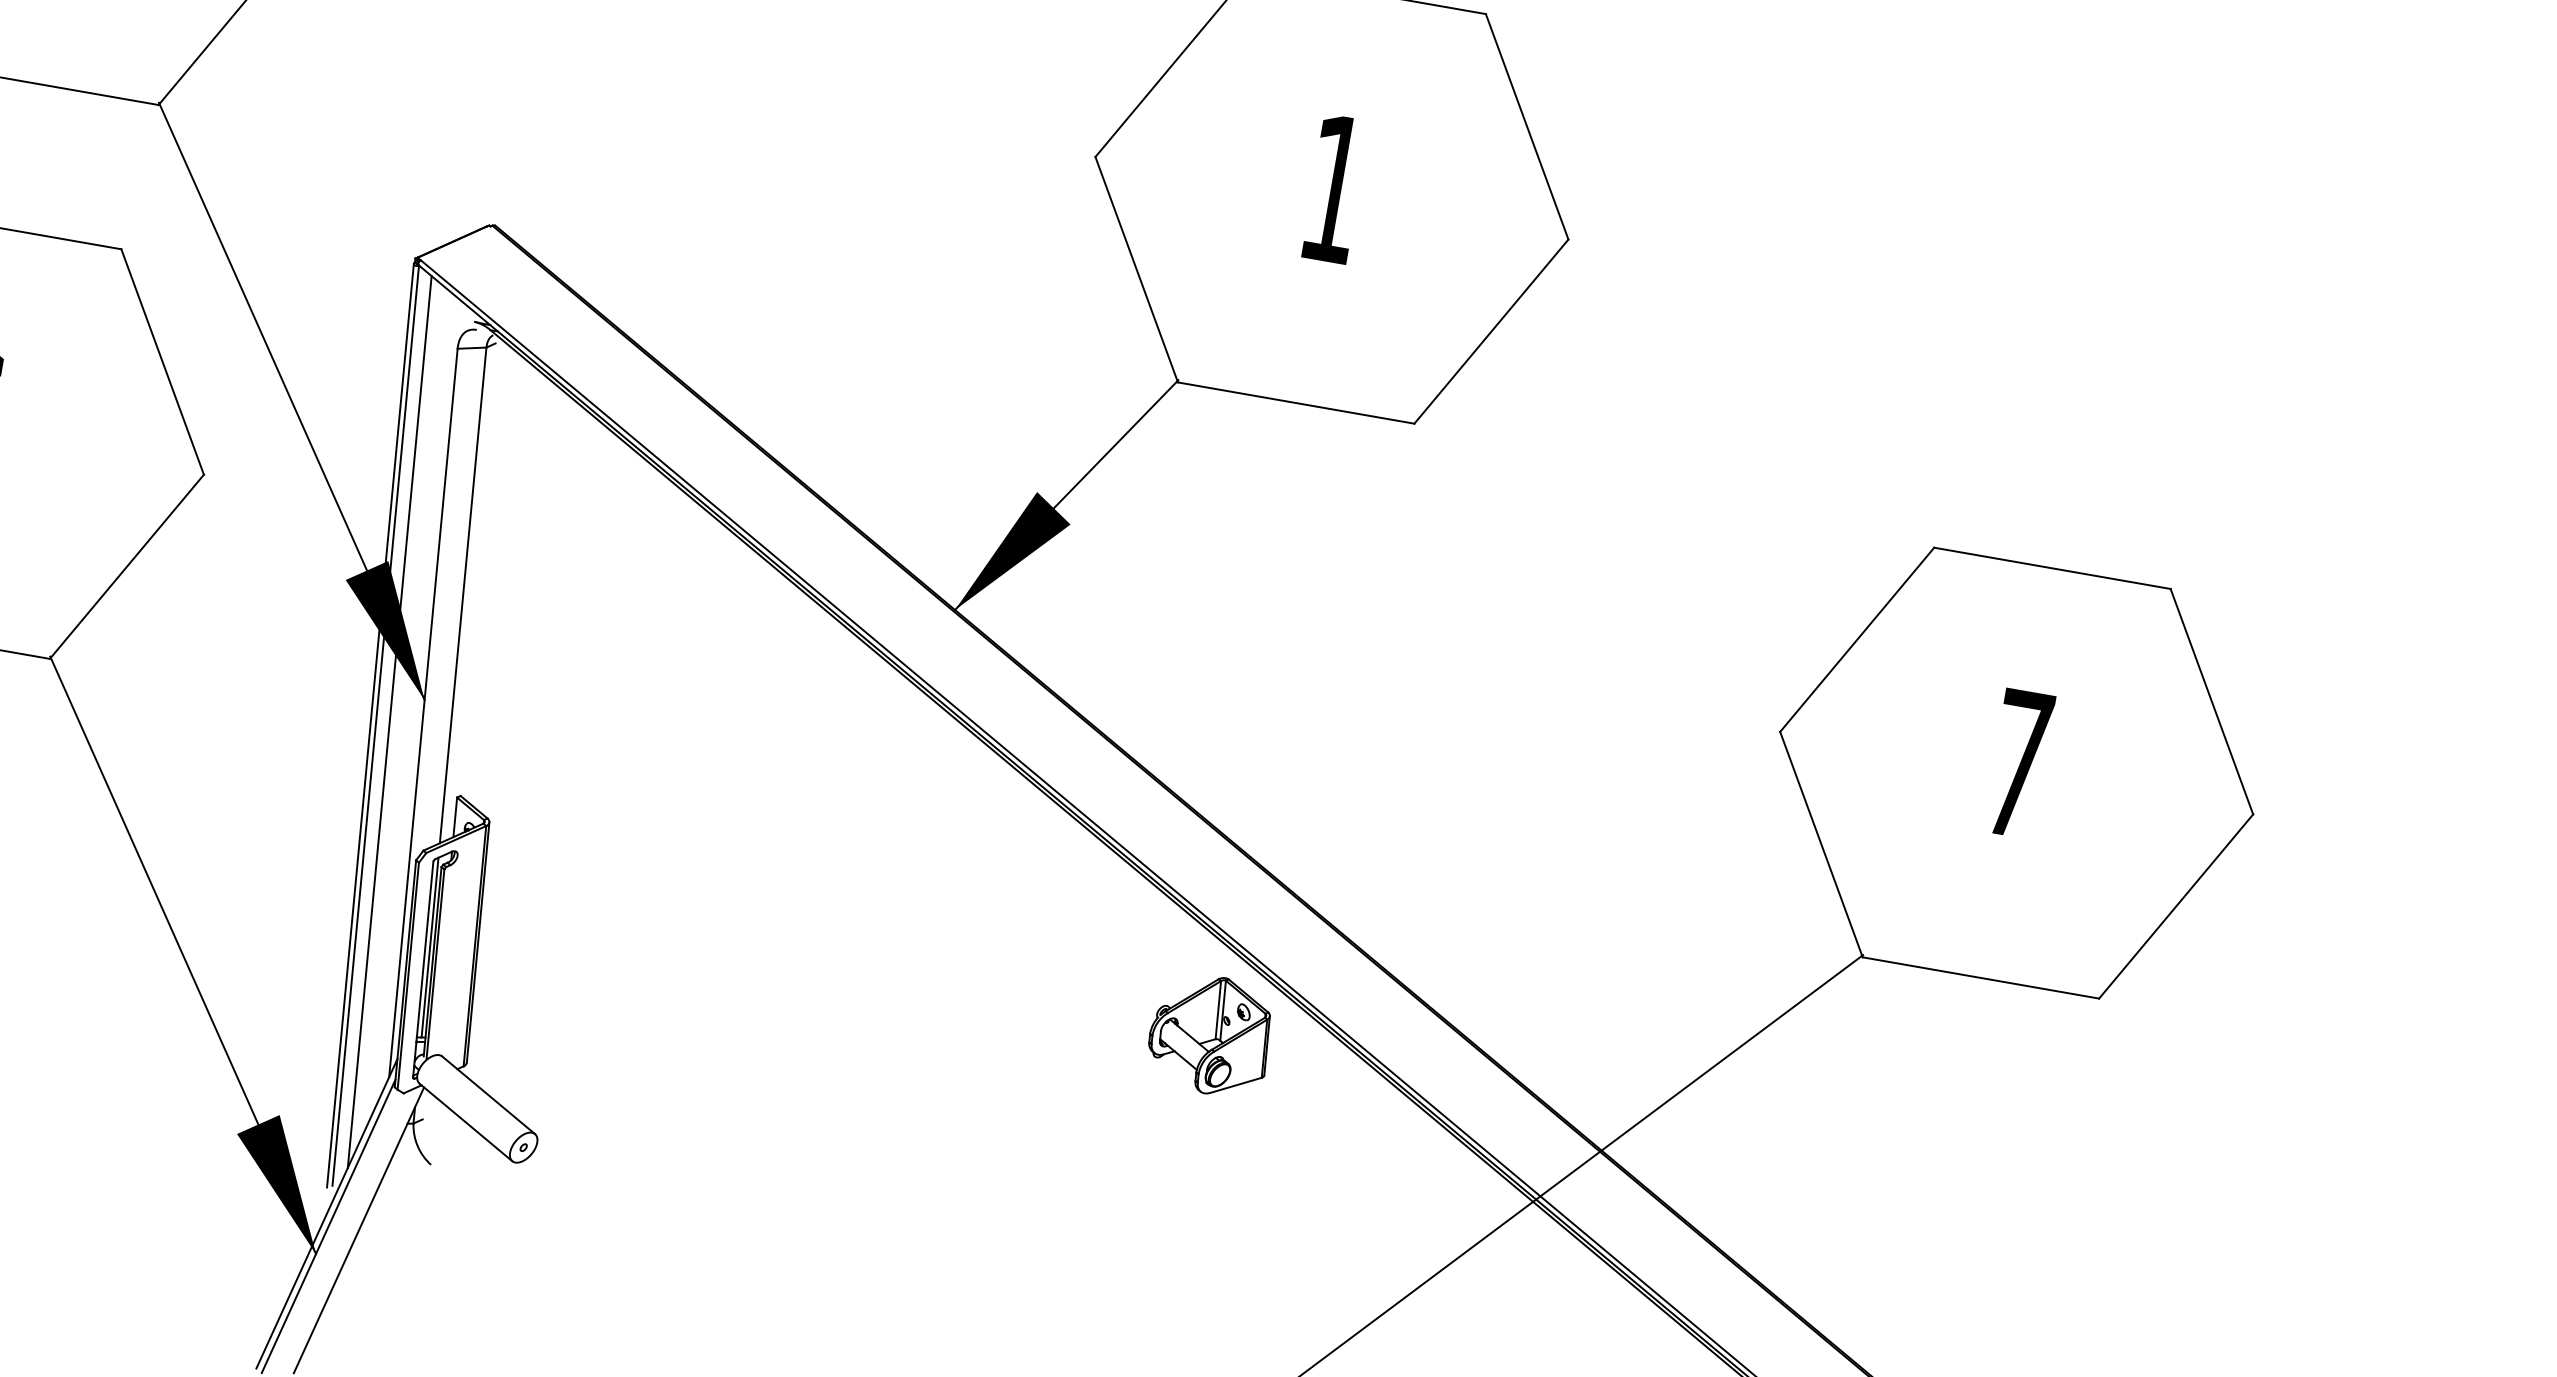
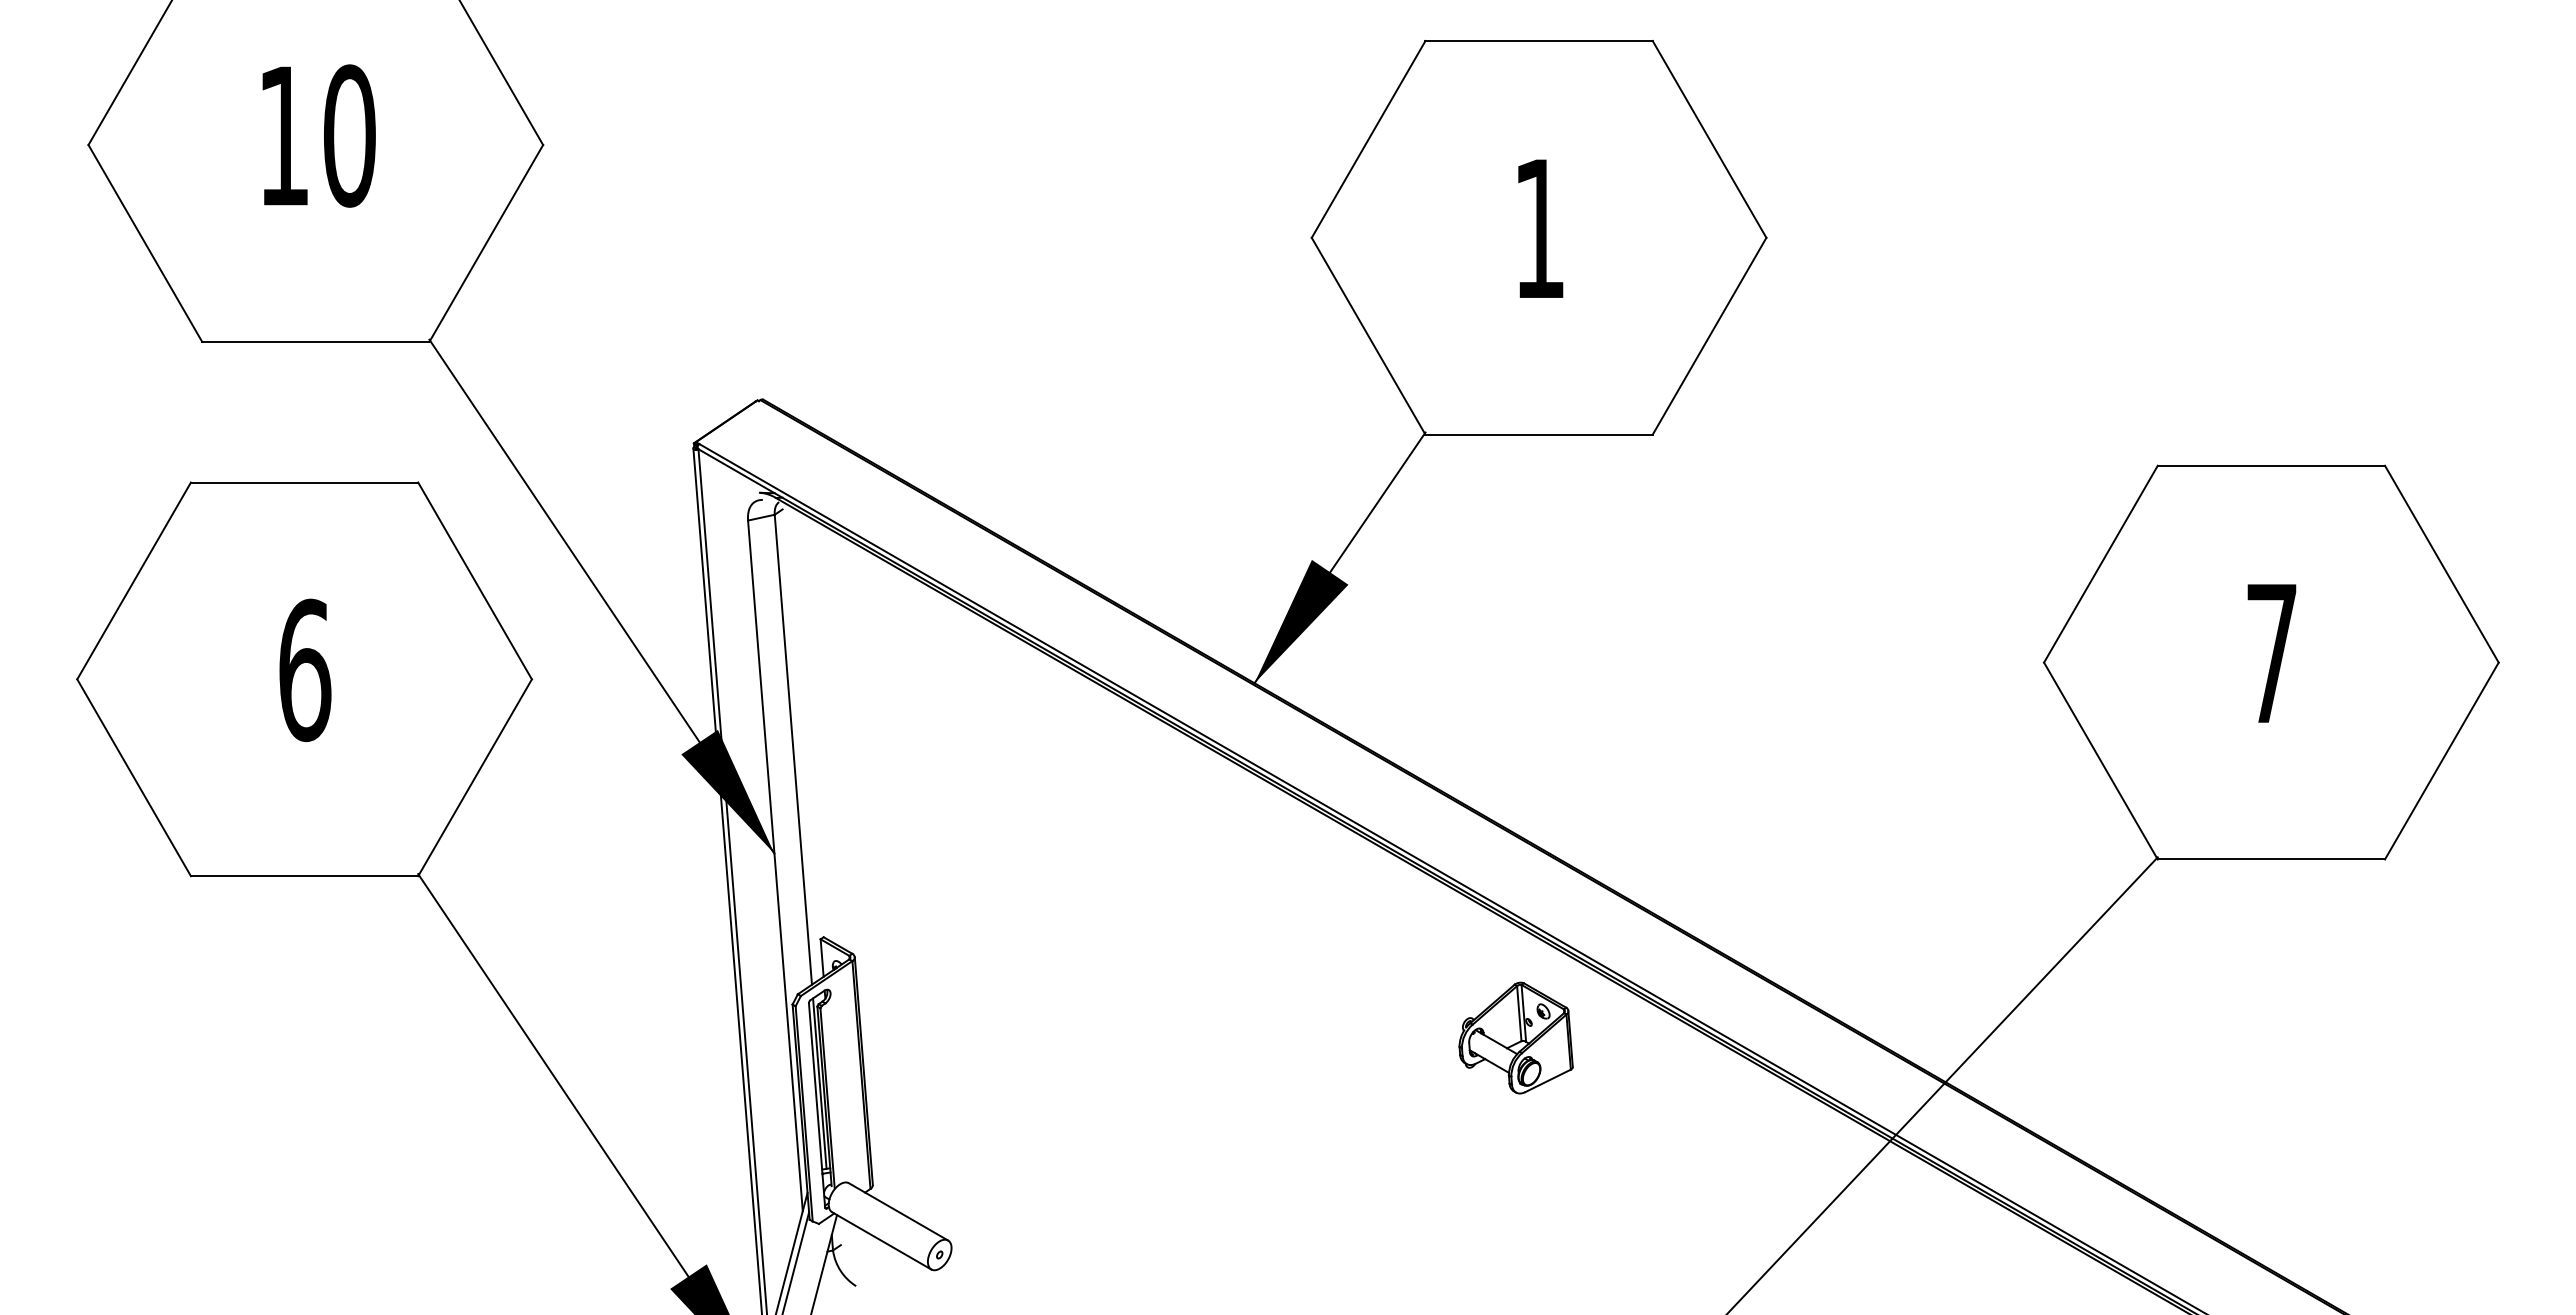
line: (388, 721) -> (744, 879), removed
part: (1210, 1034) -> (1515, 1037), moved

